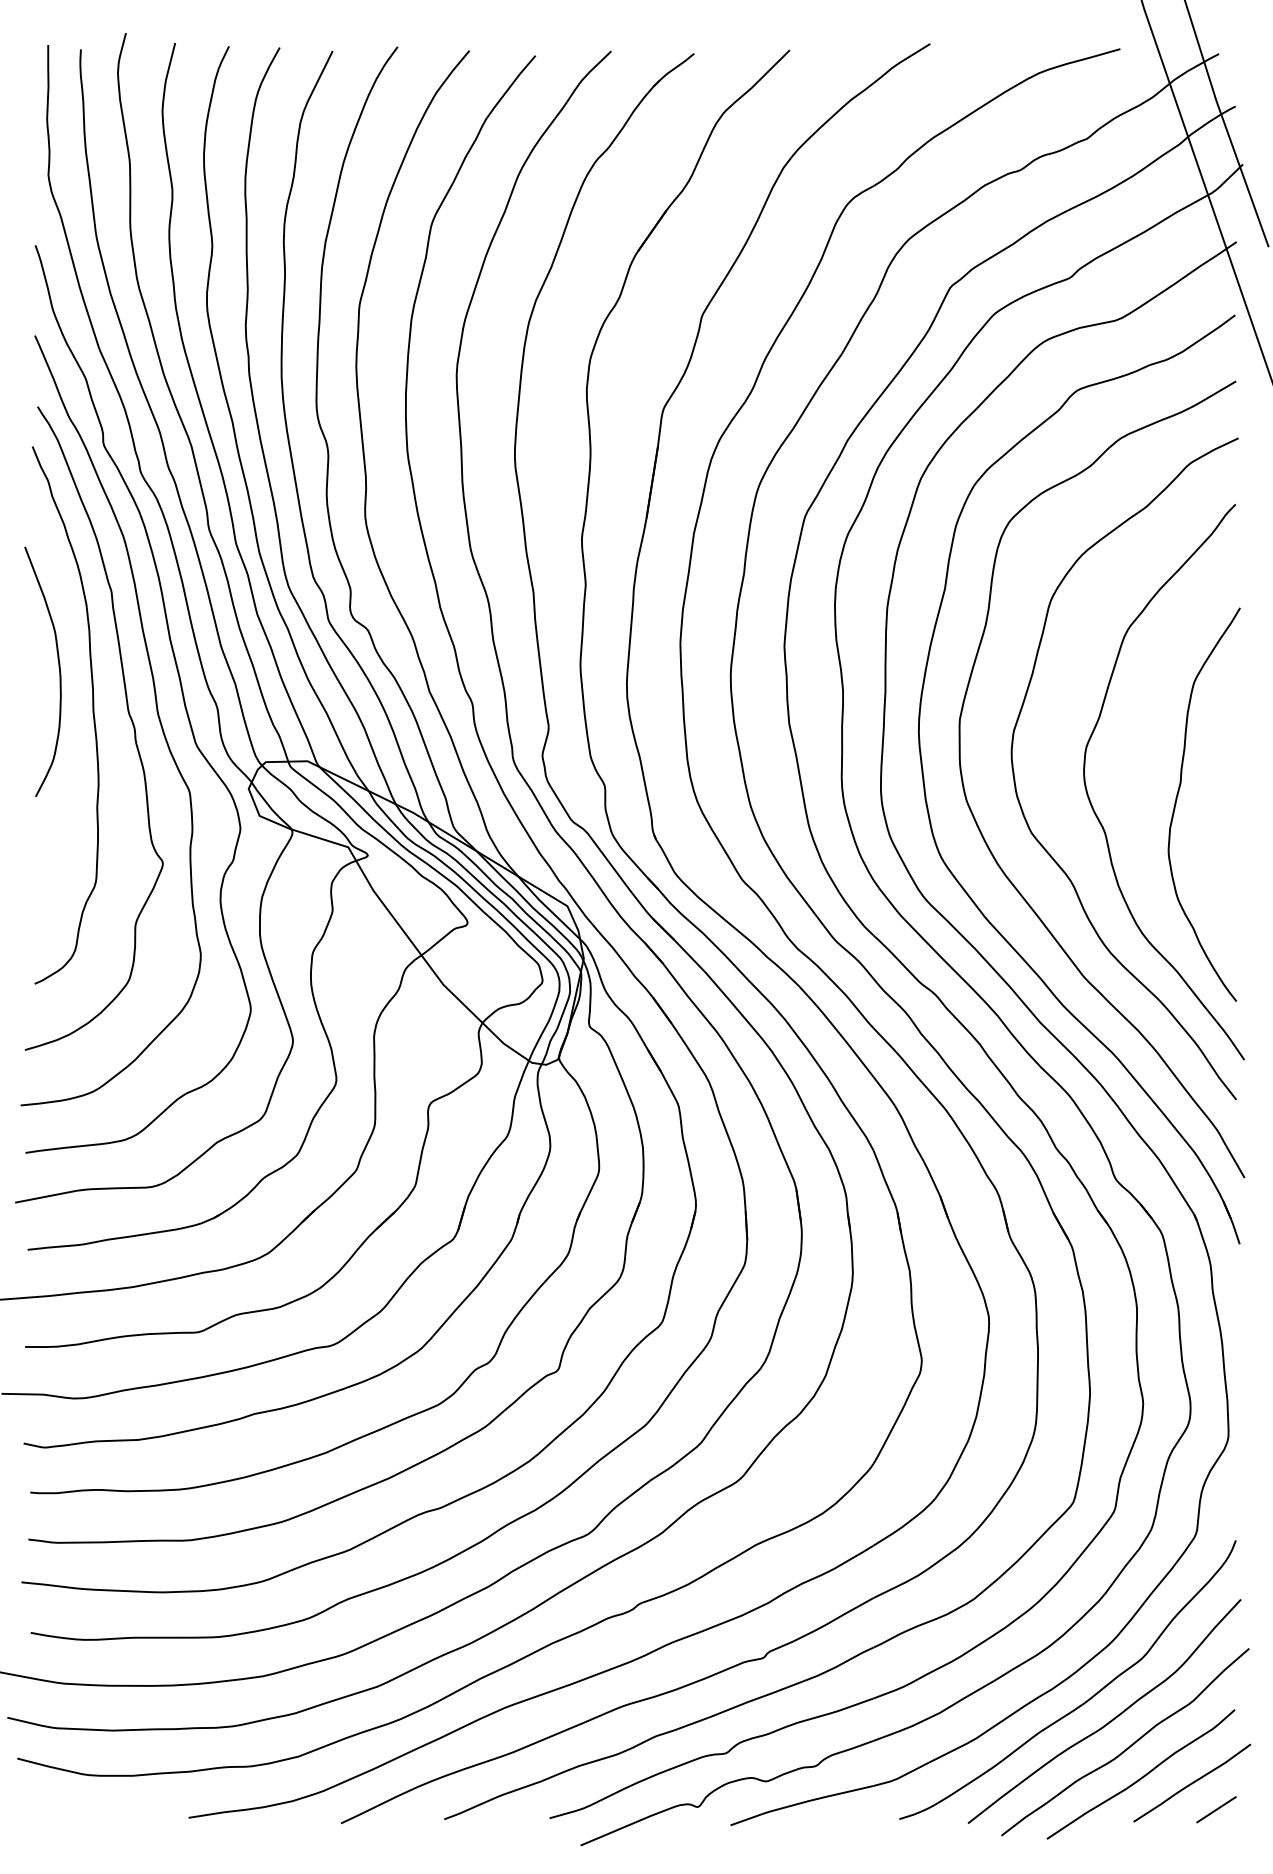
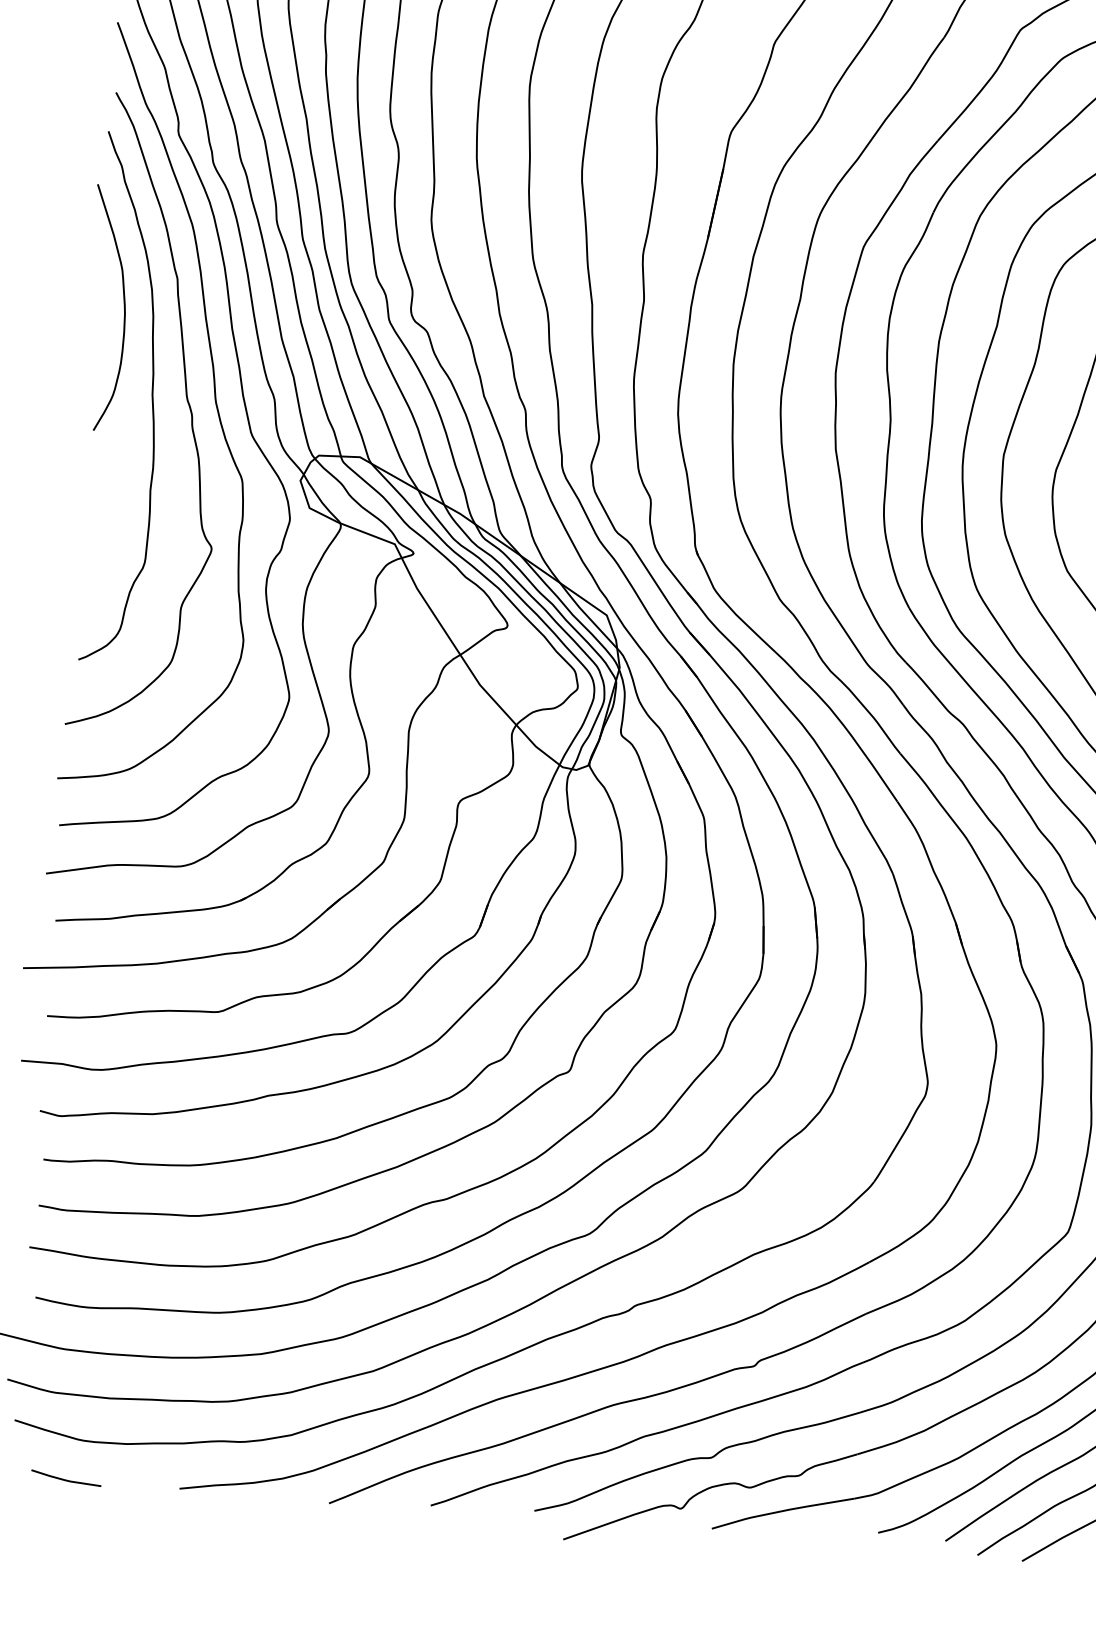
curve: (58, 667) -> (123, 304), moved
line: (73, 1815) -> (66, 1479), added

